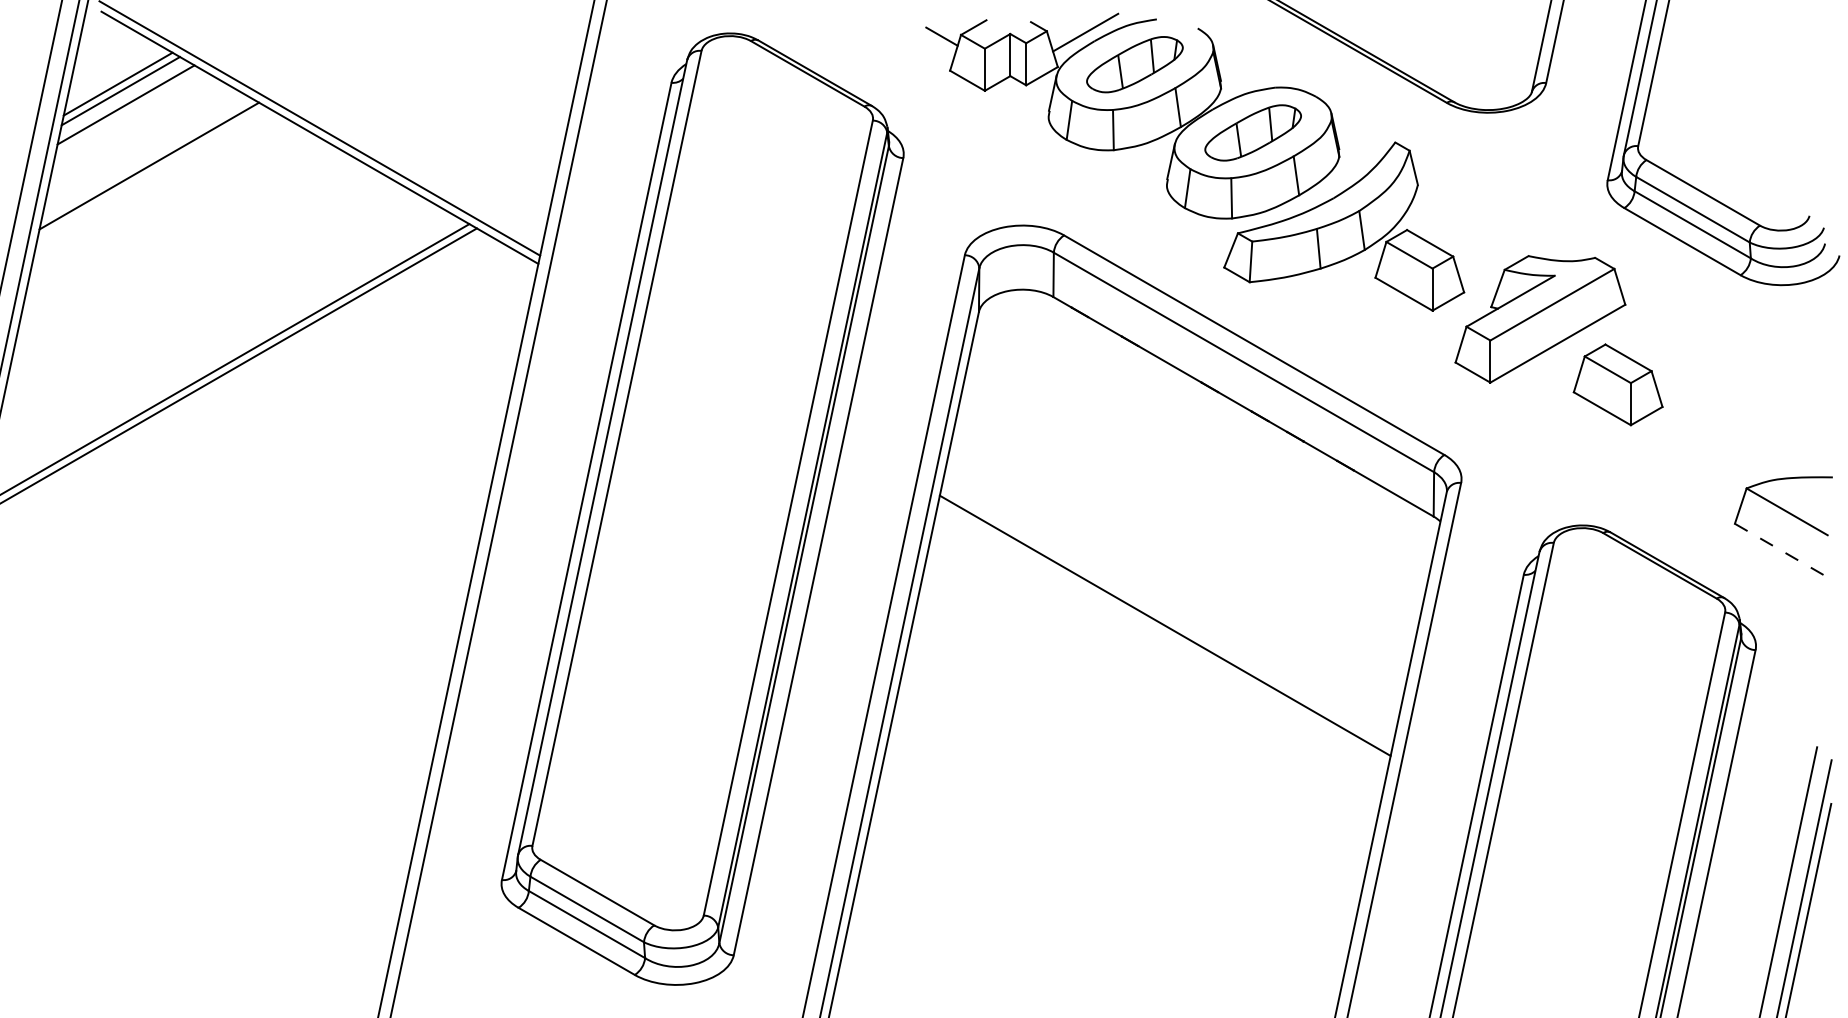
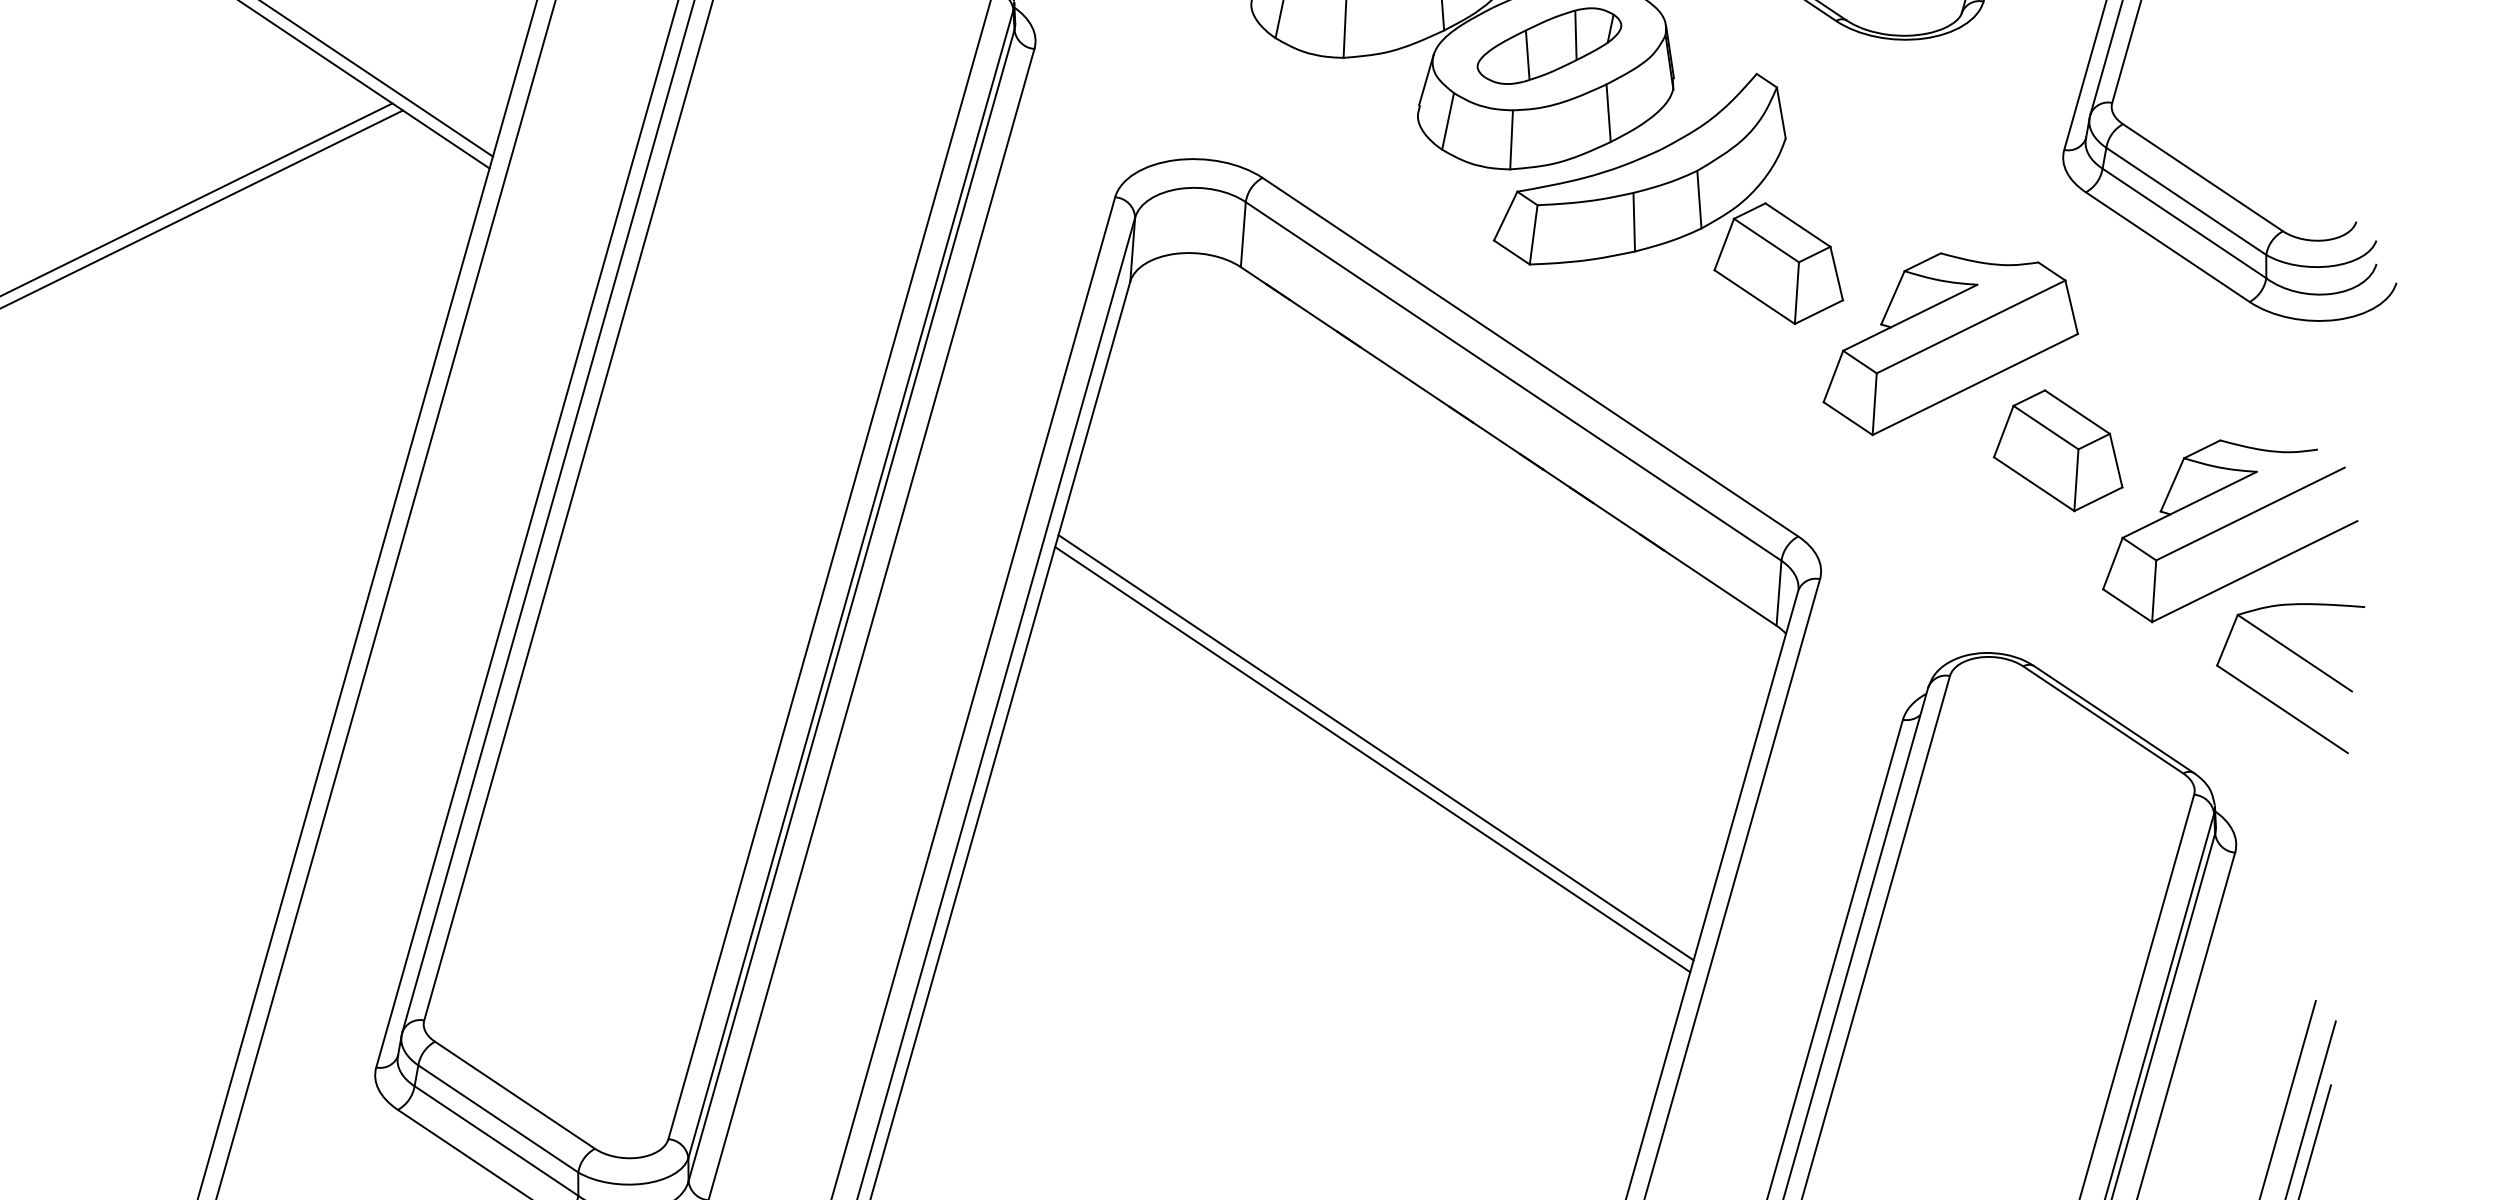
part: (1738, 433) -> (2231, 533), added
line: (1781, 550) -> (2282, 709), dashed -> solid
line: (1166, 617) -> (1375, 747), added

